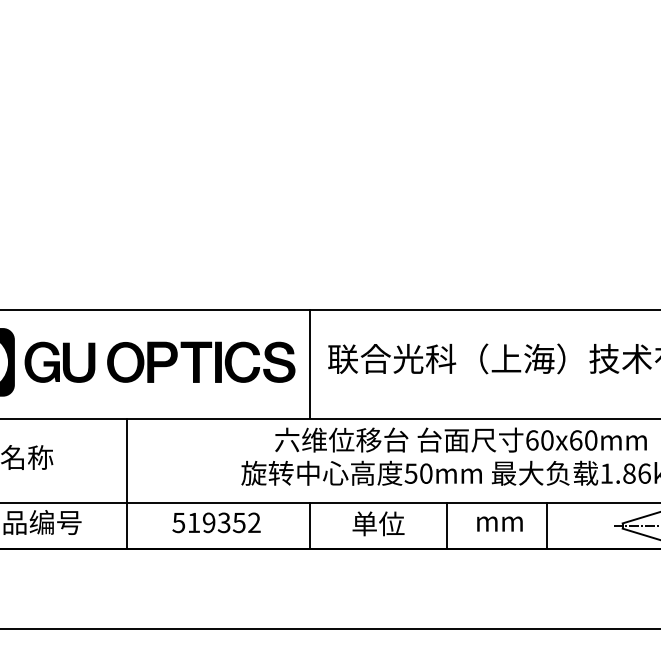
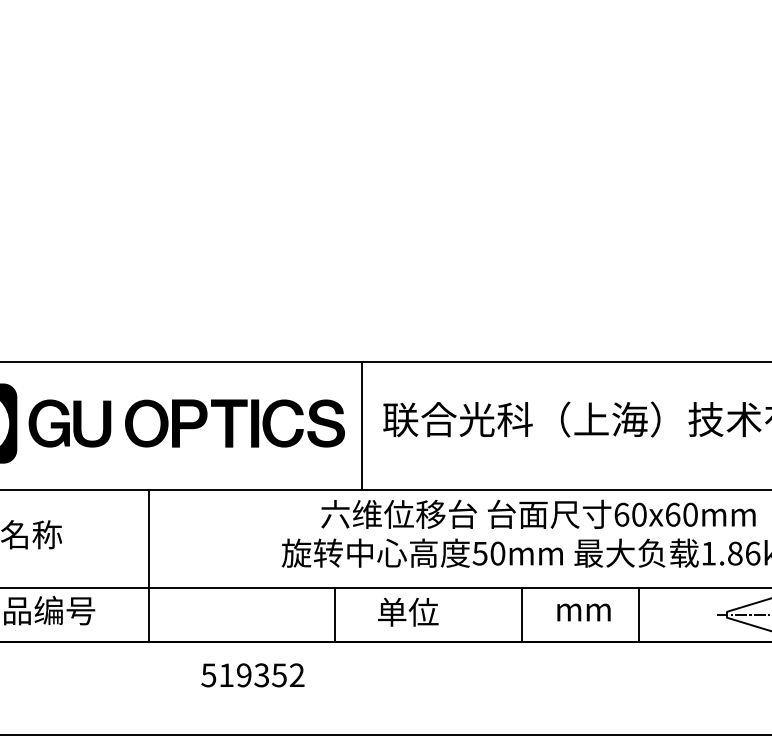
text: (216, 522) -> (252, 674), moved
text: (378, 523) -> (408, 611), moved
line: (309, 525) -> (334, 614), moved

